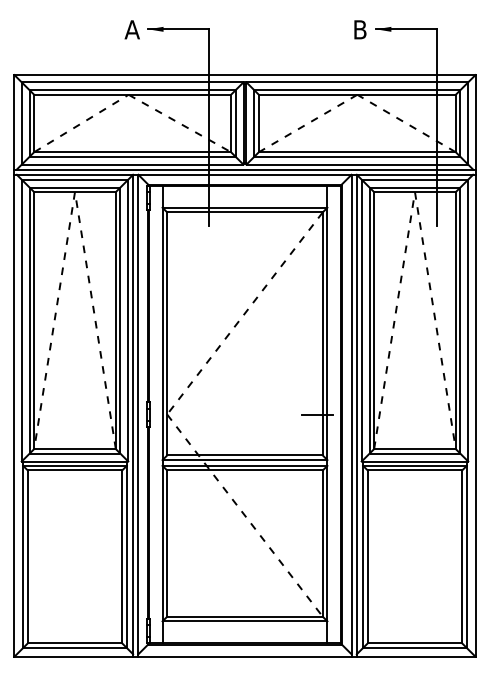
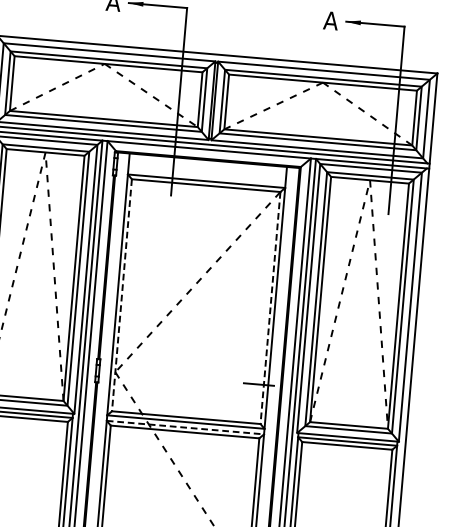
text: (359, 29) -> (330, 20), B -> A
line: (167, 333) -> (122, 294), solid -> dashed
line: (322, 333) -> (270, 307), solid -> dashed
line: (245, 465) -> (185, 427), solid -> dashed

